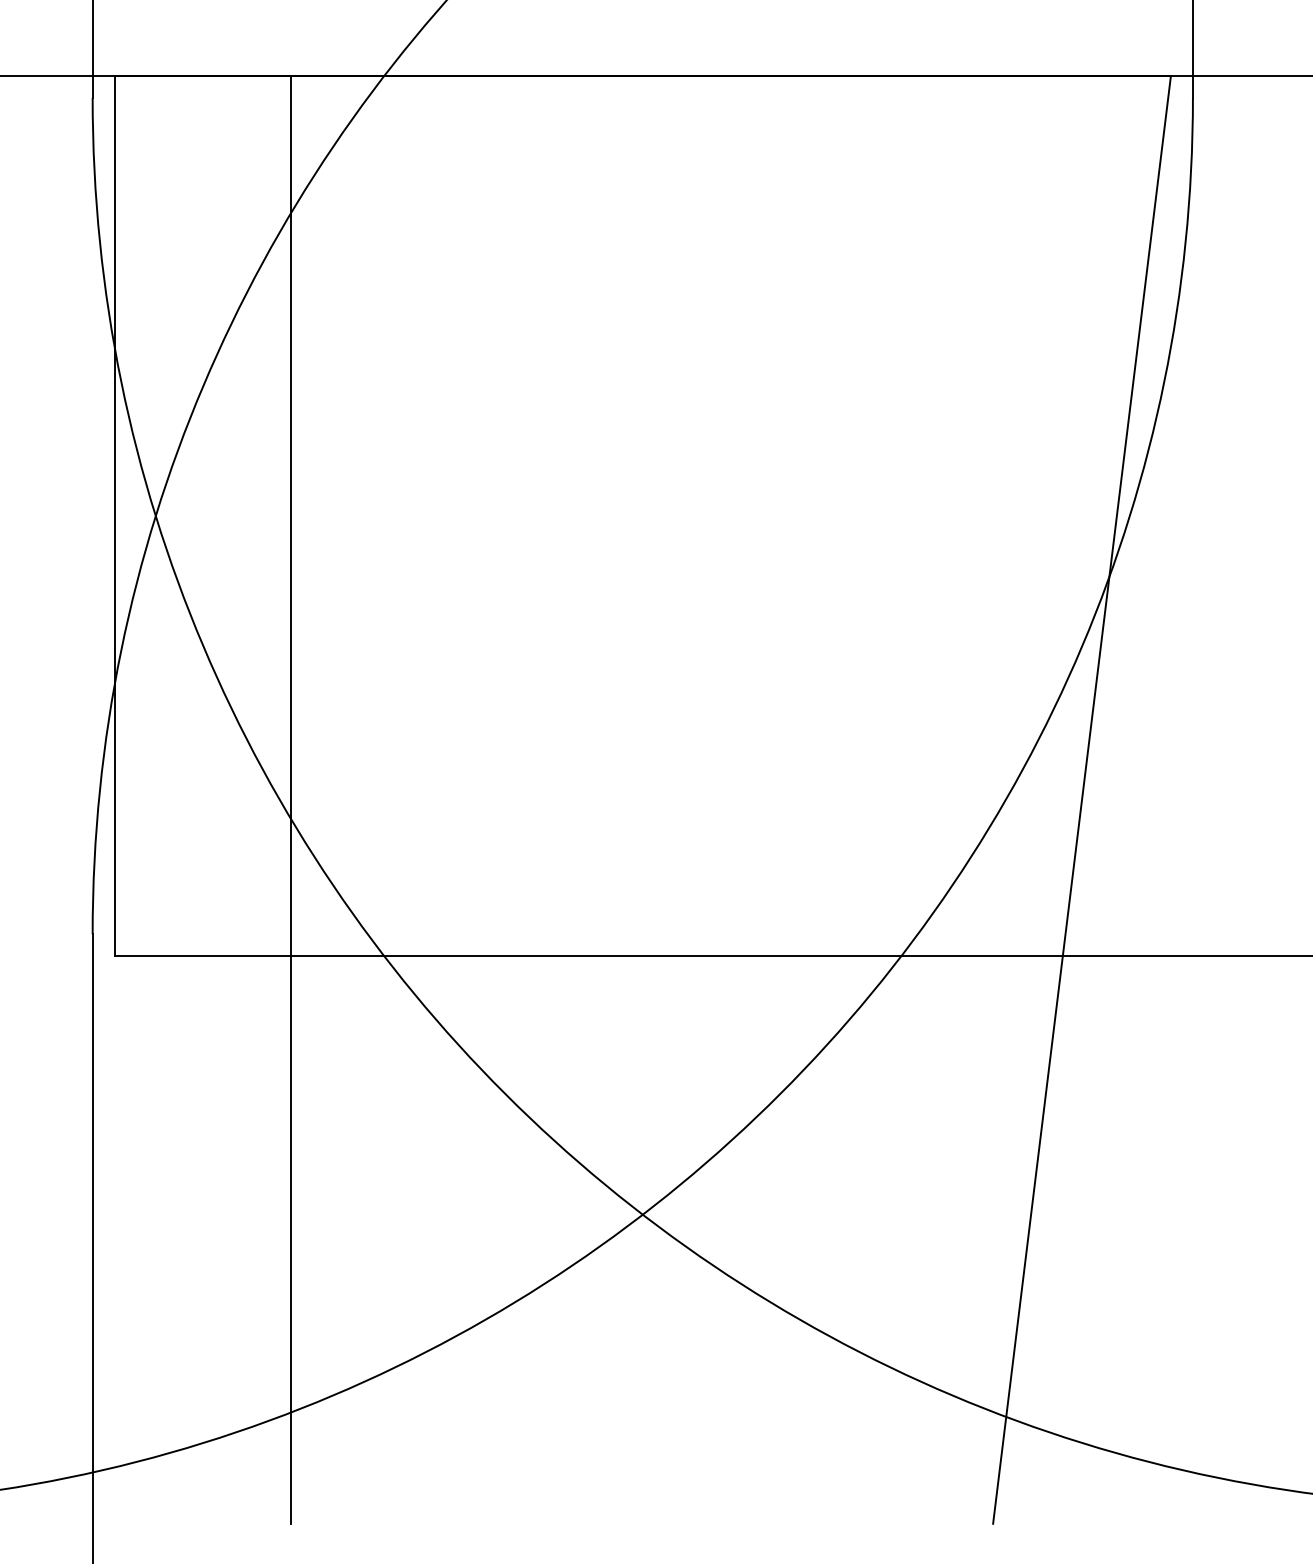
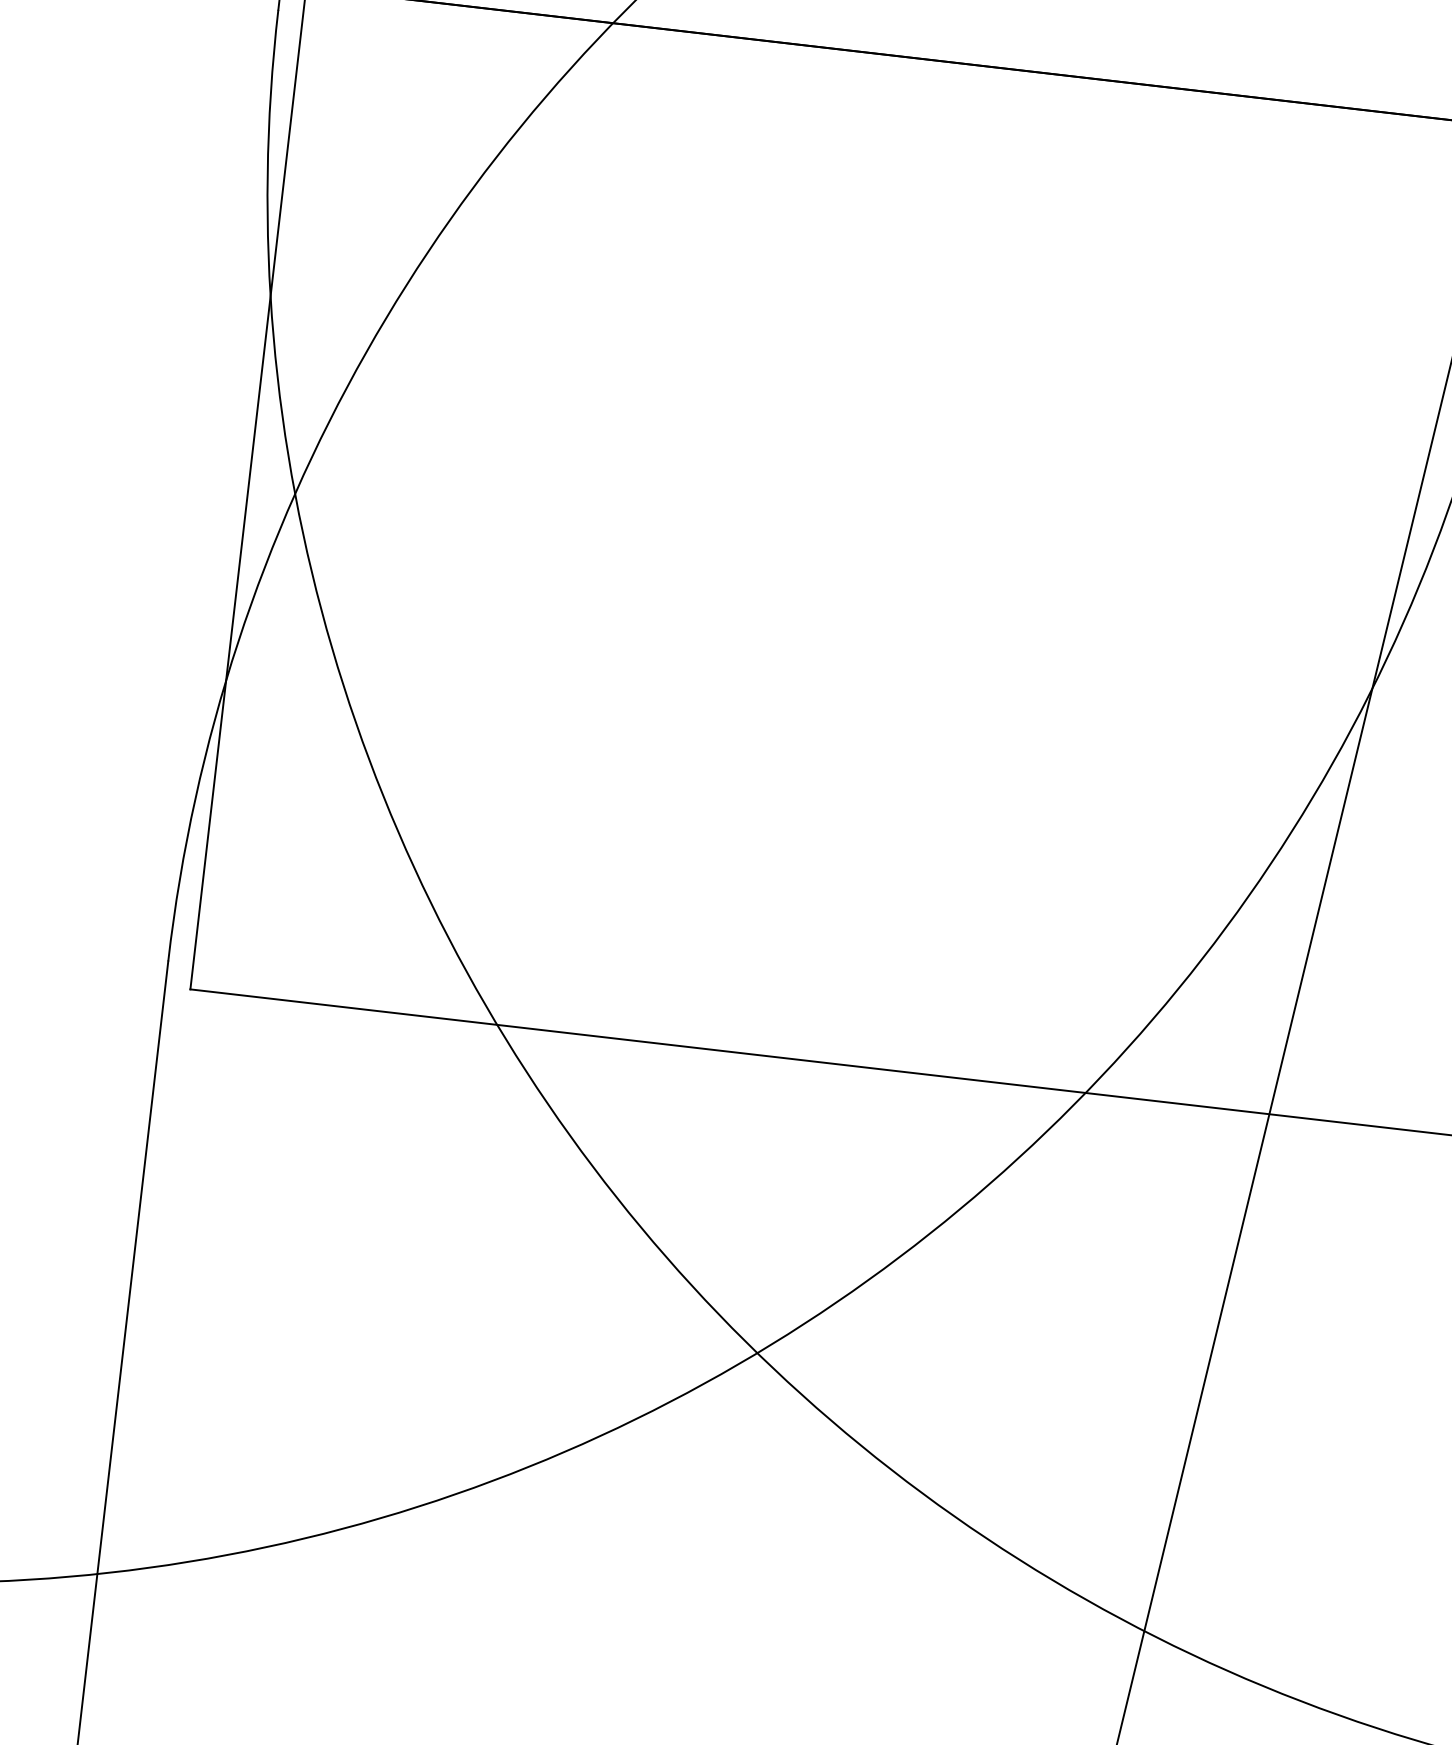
line: (290, 799) -> (411, 834), removed

